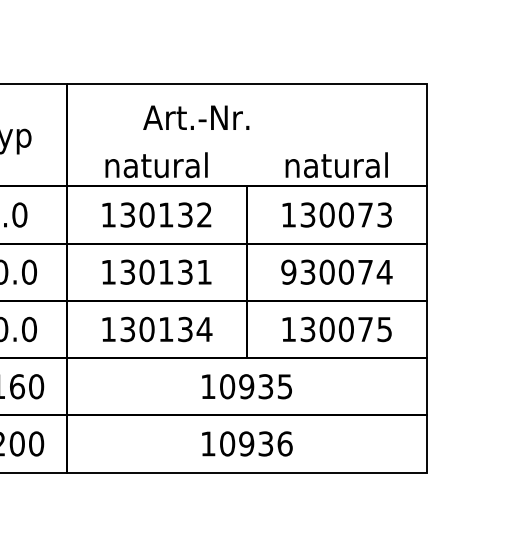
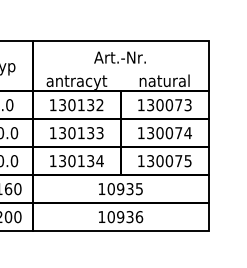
text: (195, 117) -> (119, 57), moved
text: (156, 166) -> (76, 81), natural -> antracyt
text: (203, 272) -> (99, 133), 130131 -> 130133
text: (287, 272) -> (140, 133), 930074 -> 130074

